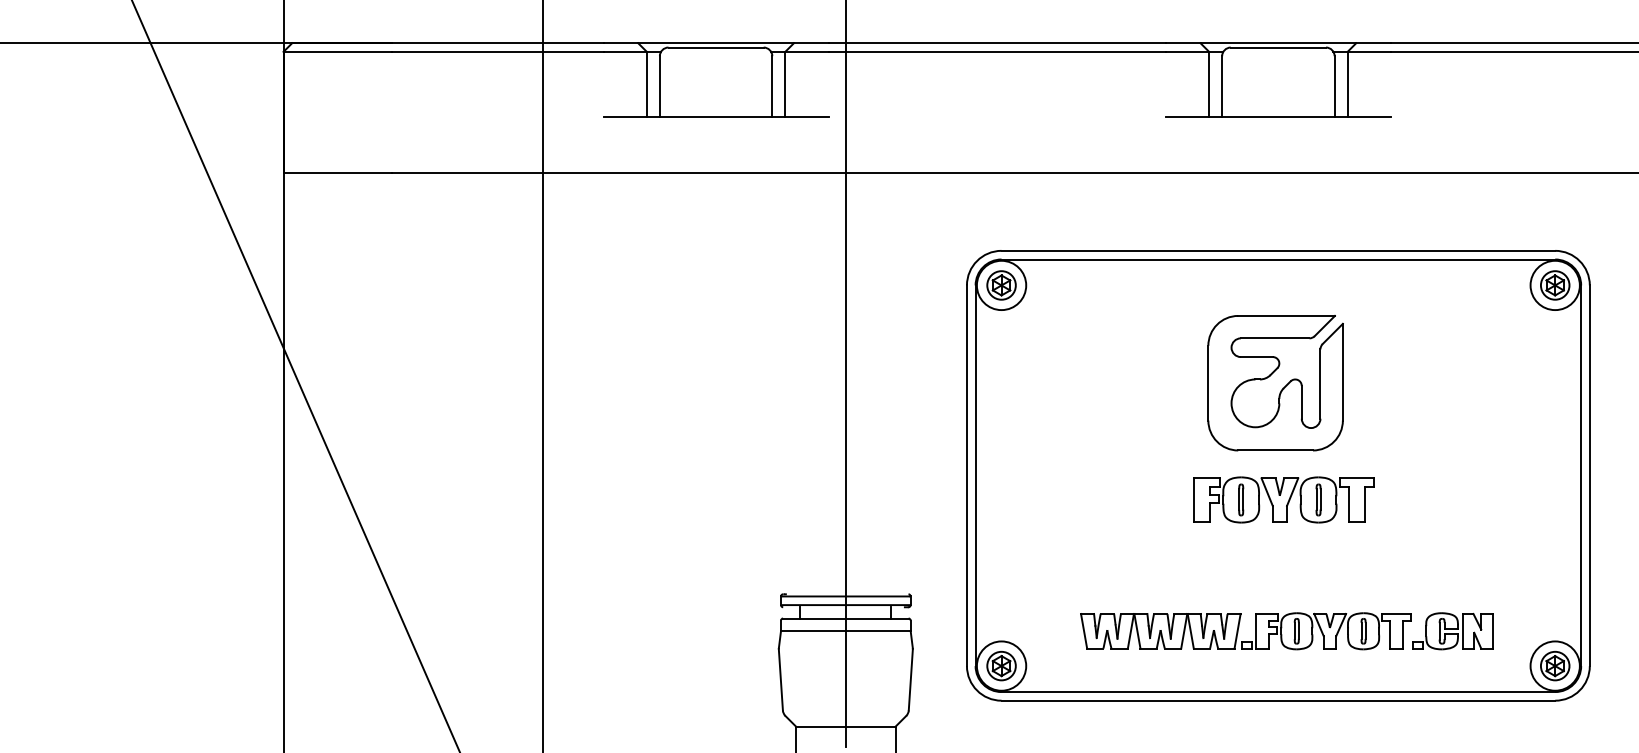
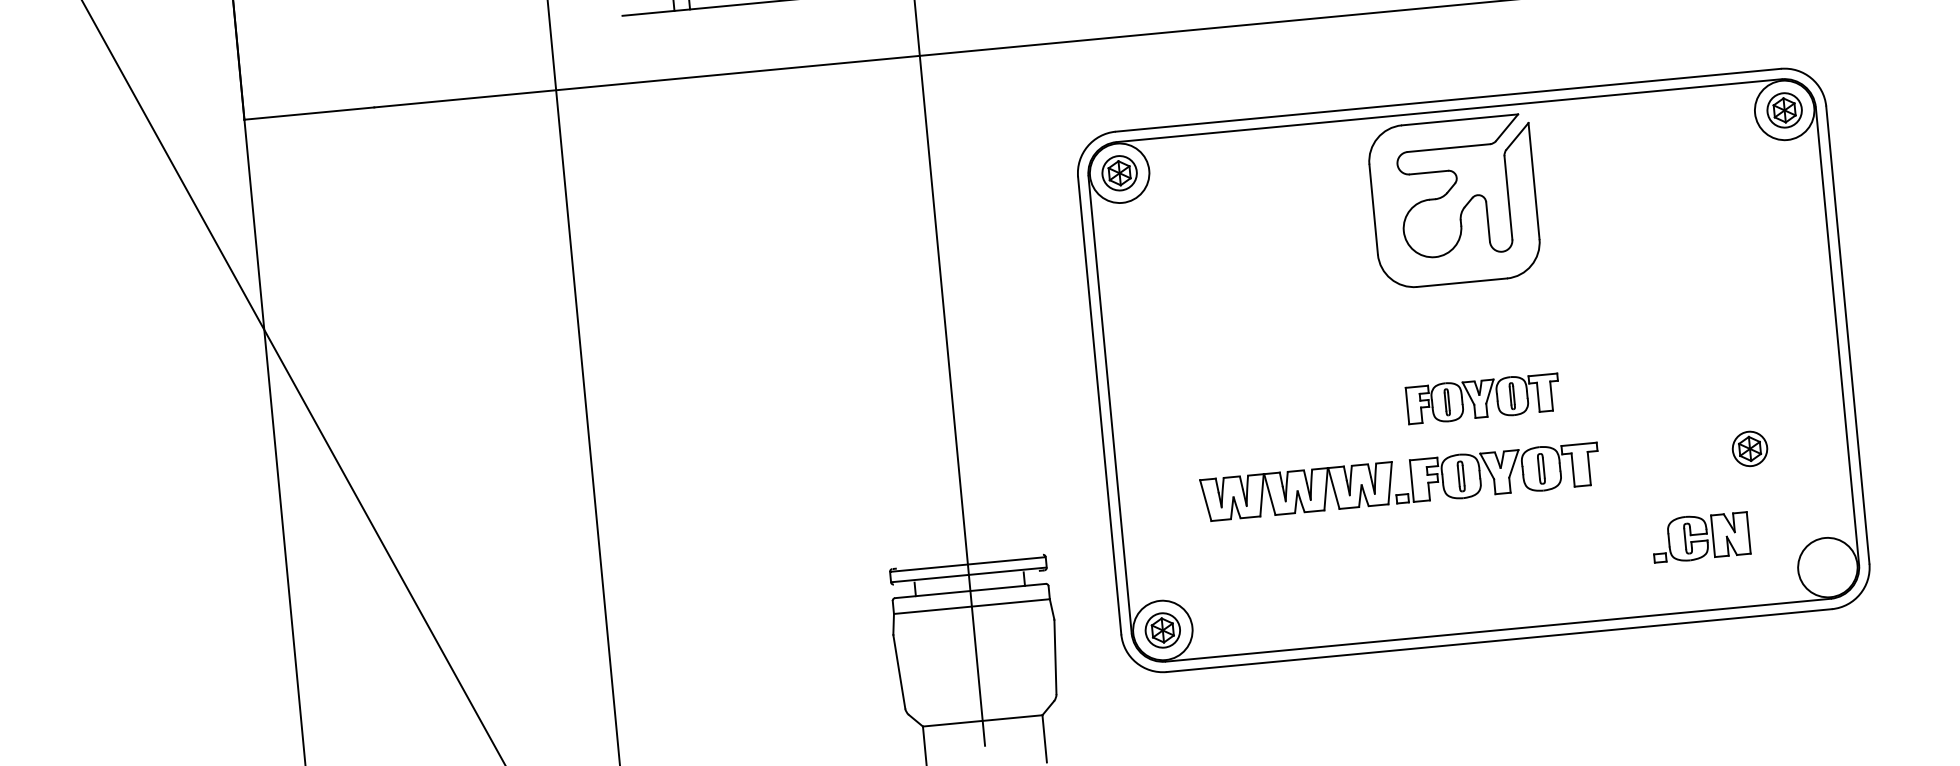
part: (1269, 377) -> (1446, 195), moved
part: (1283, 499) -> (1482, 398), size x0.7
part: (1238, 631) -> (1391, 483), moved
part: (1555, 665) -> (1750, 448), moved

